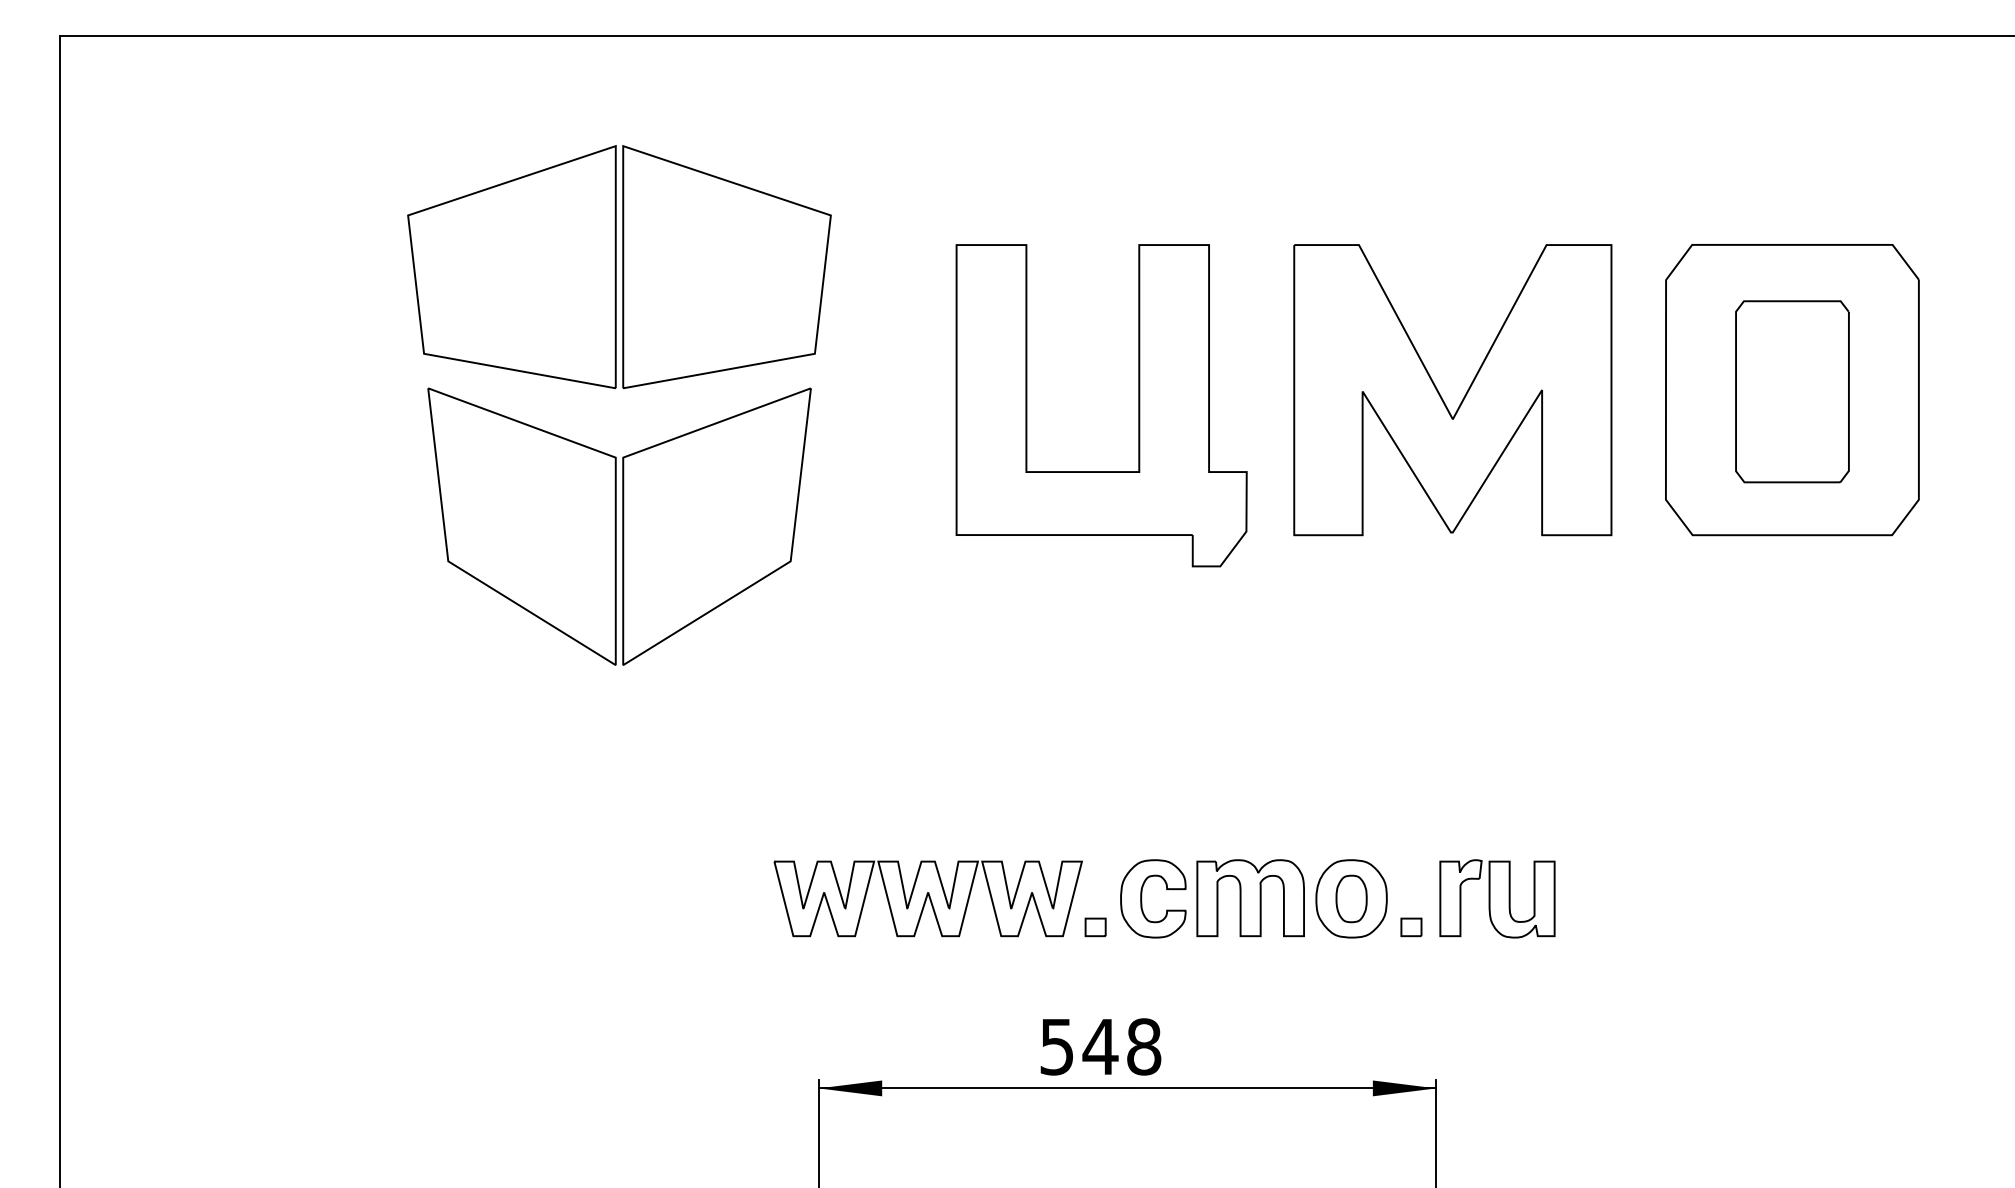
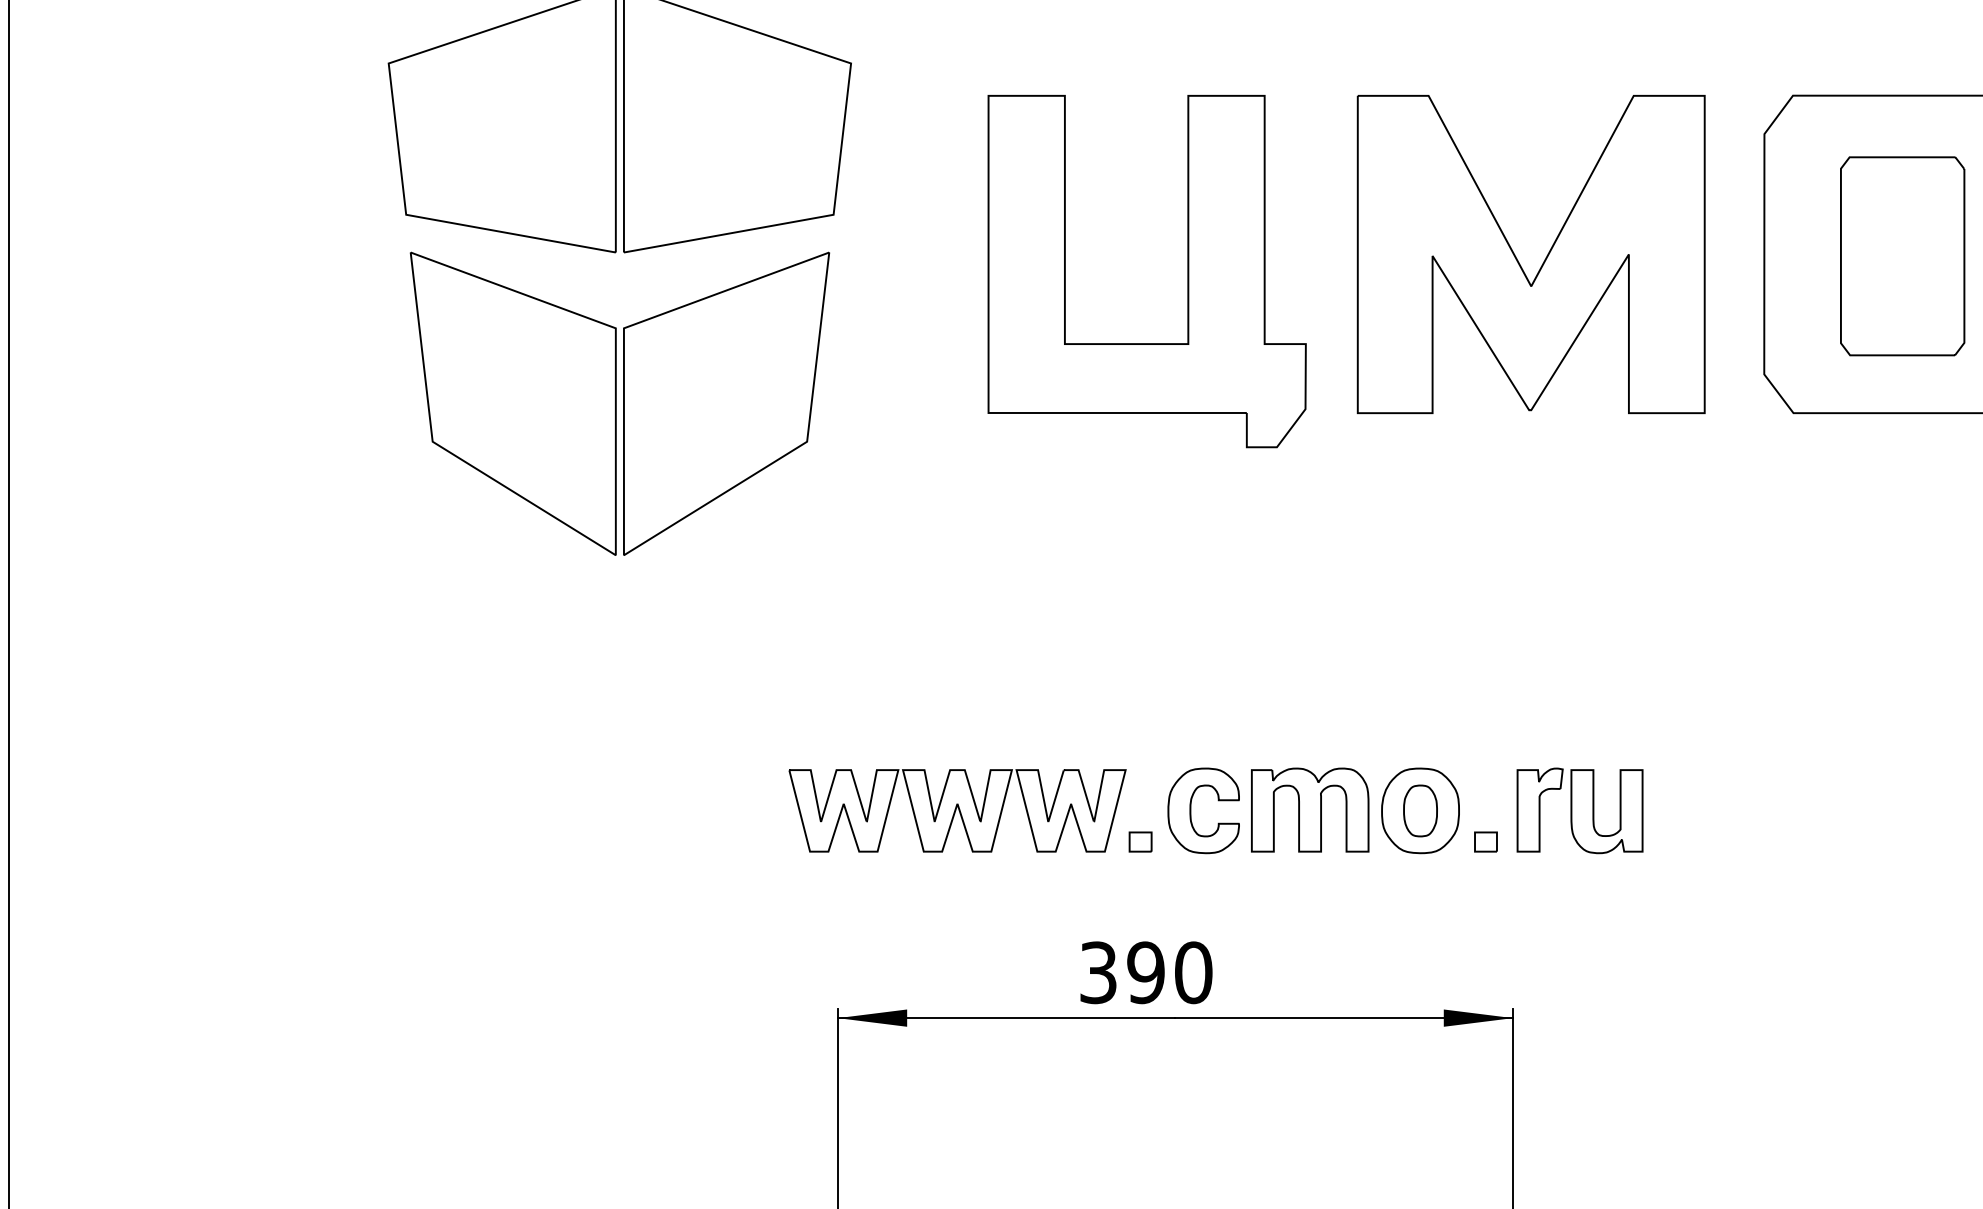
text: (1101, 1046) -> (1147, 972), 548 -> 390

